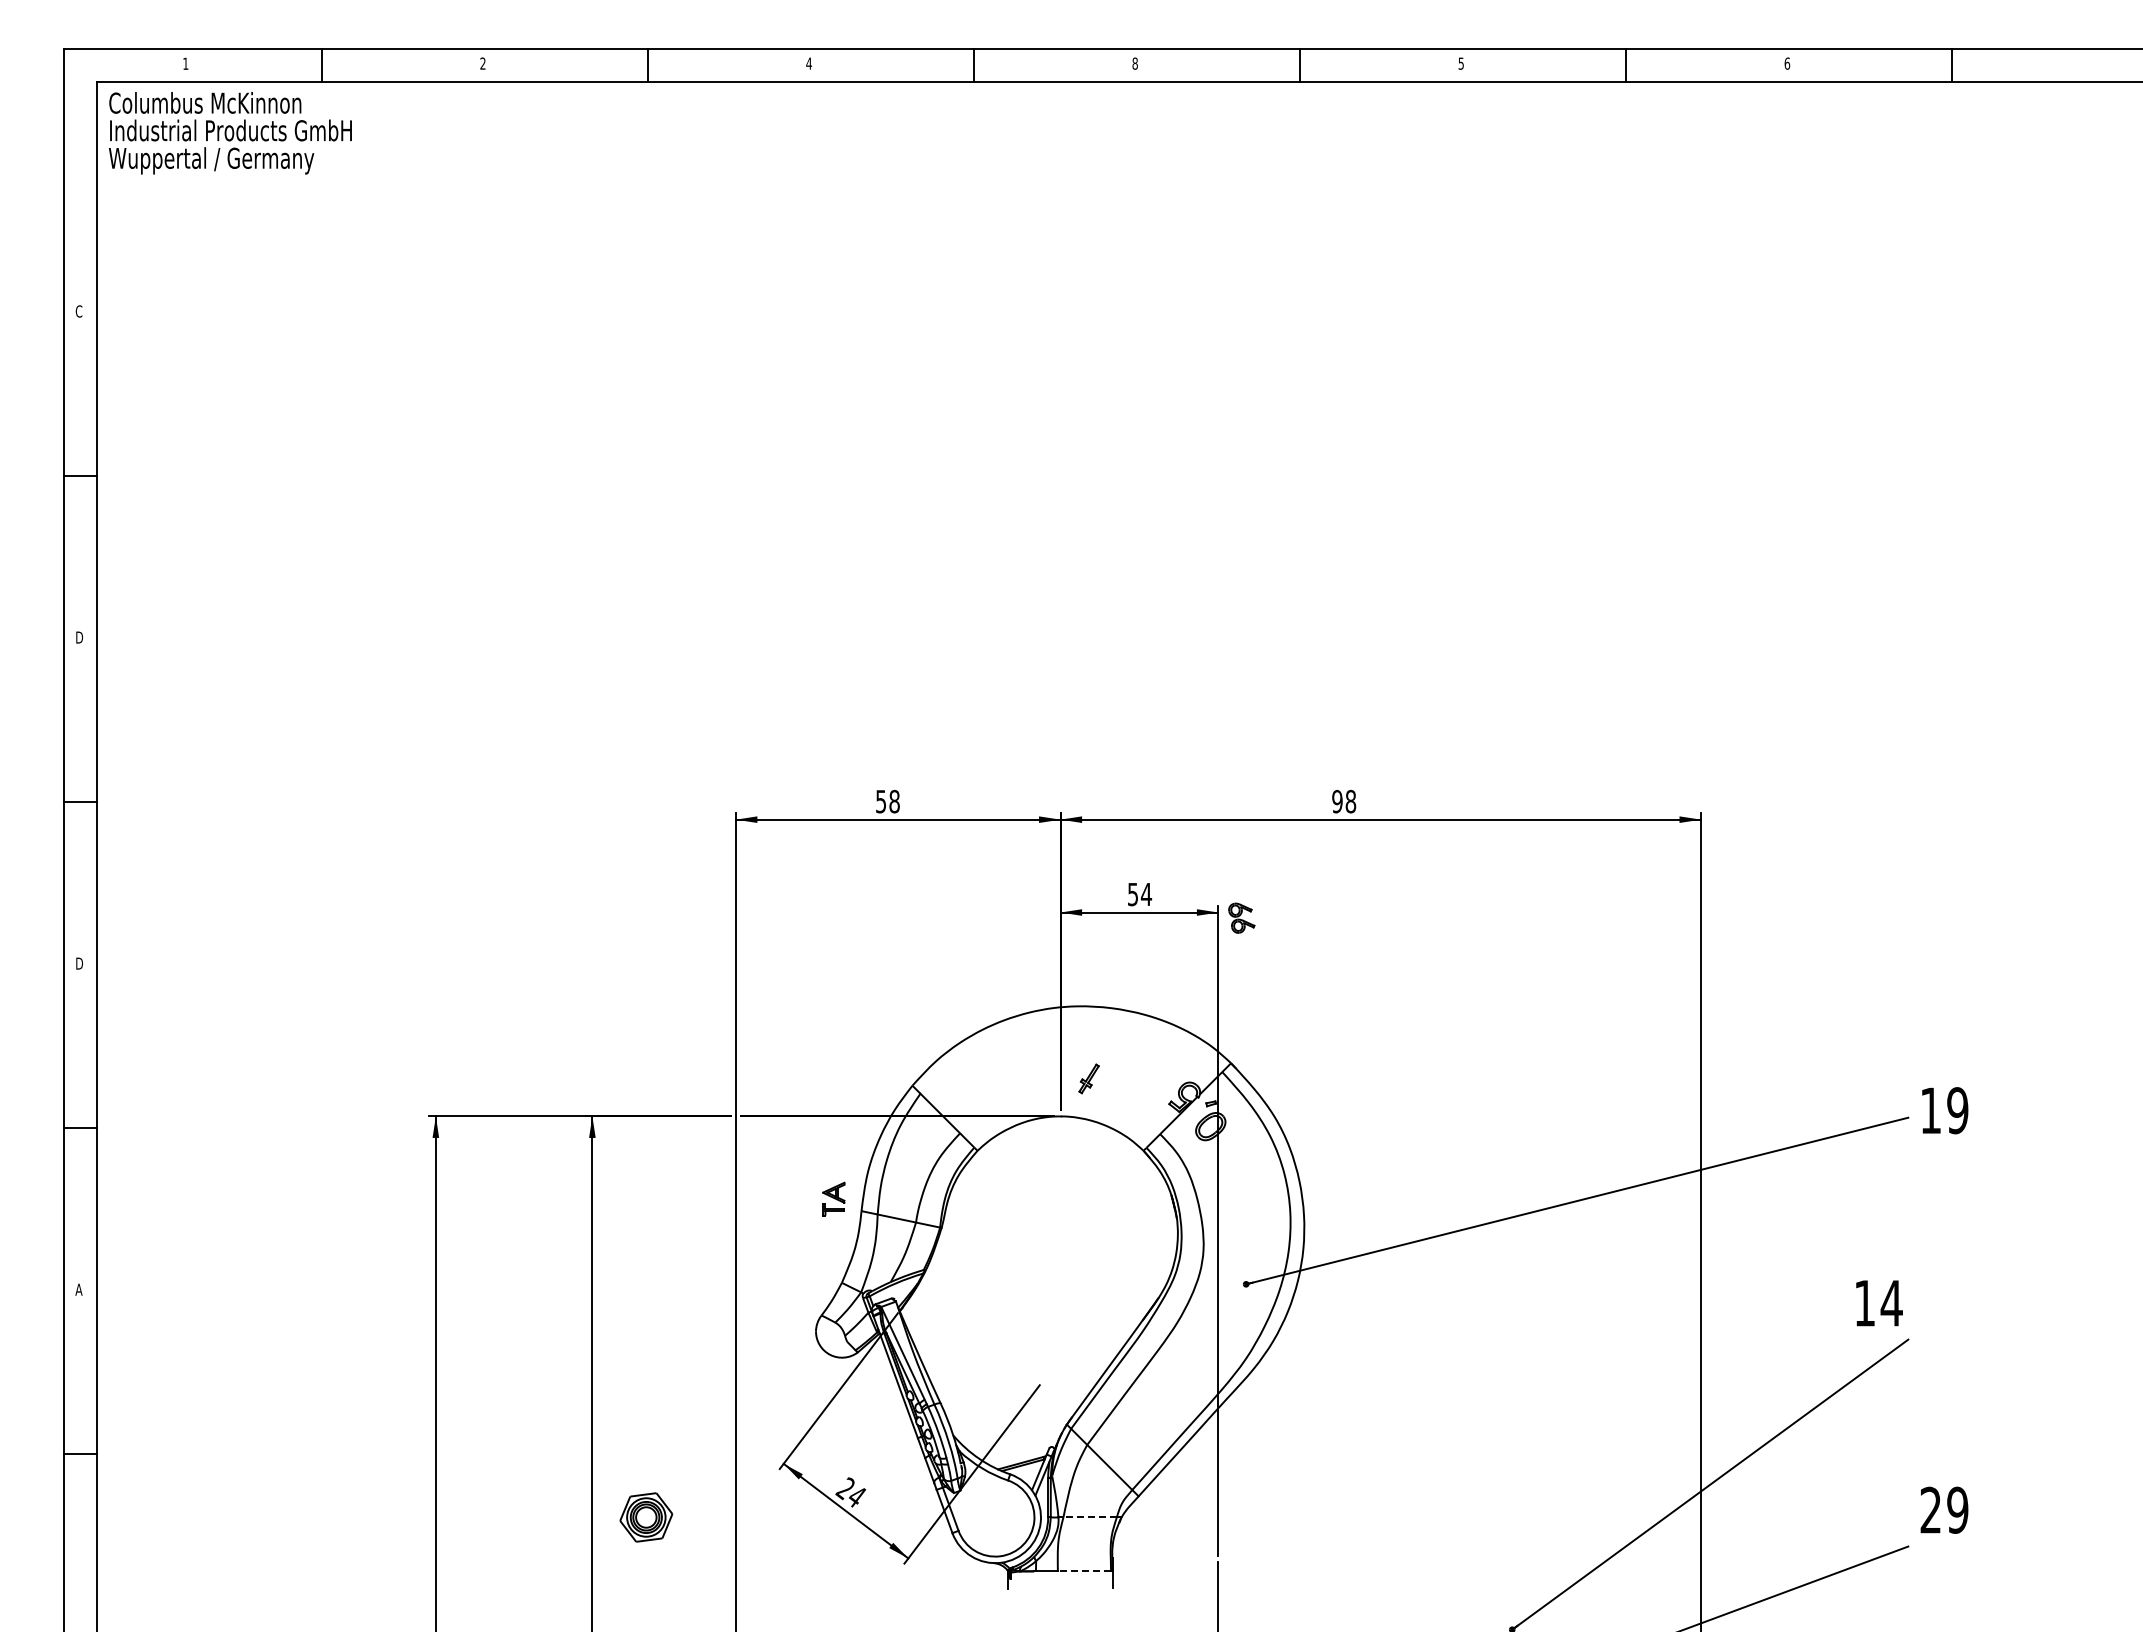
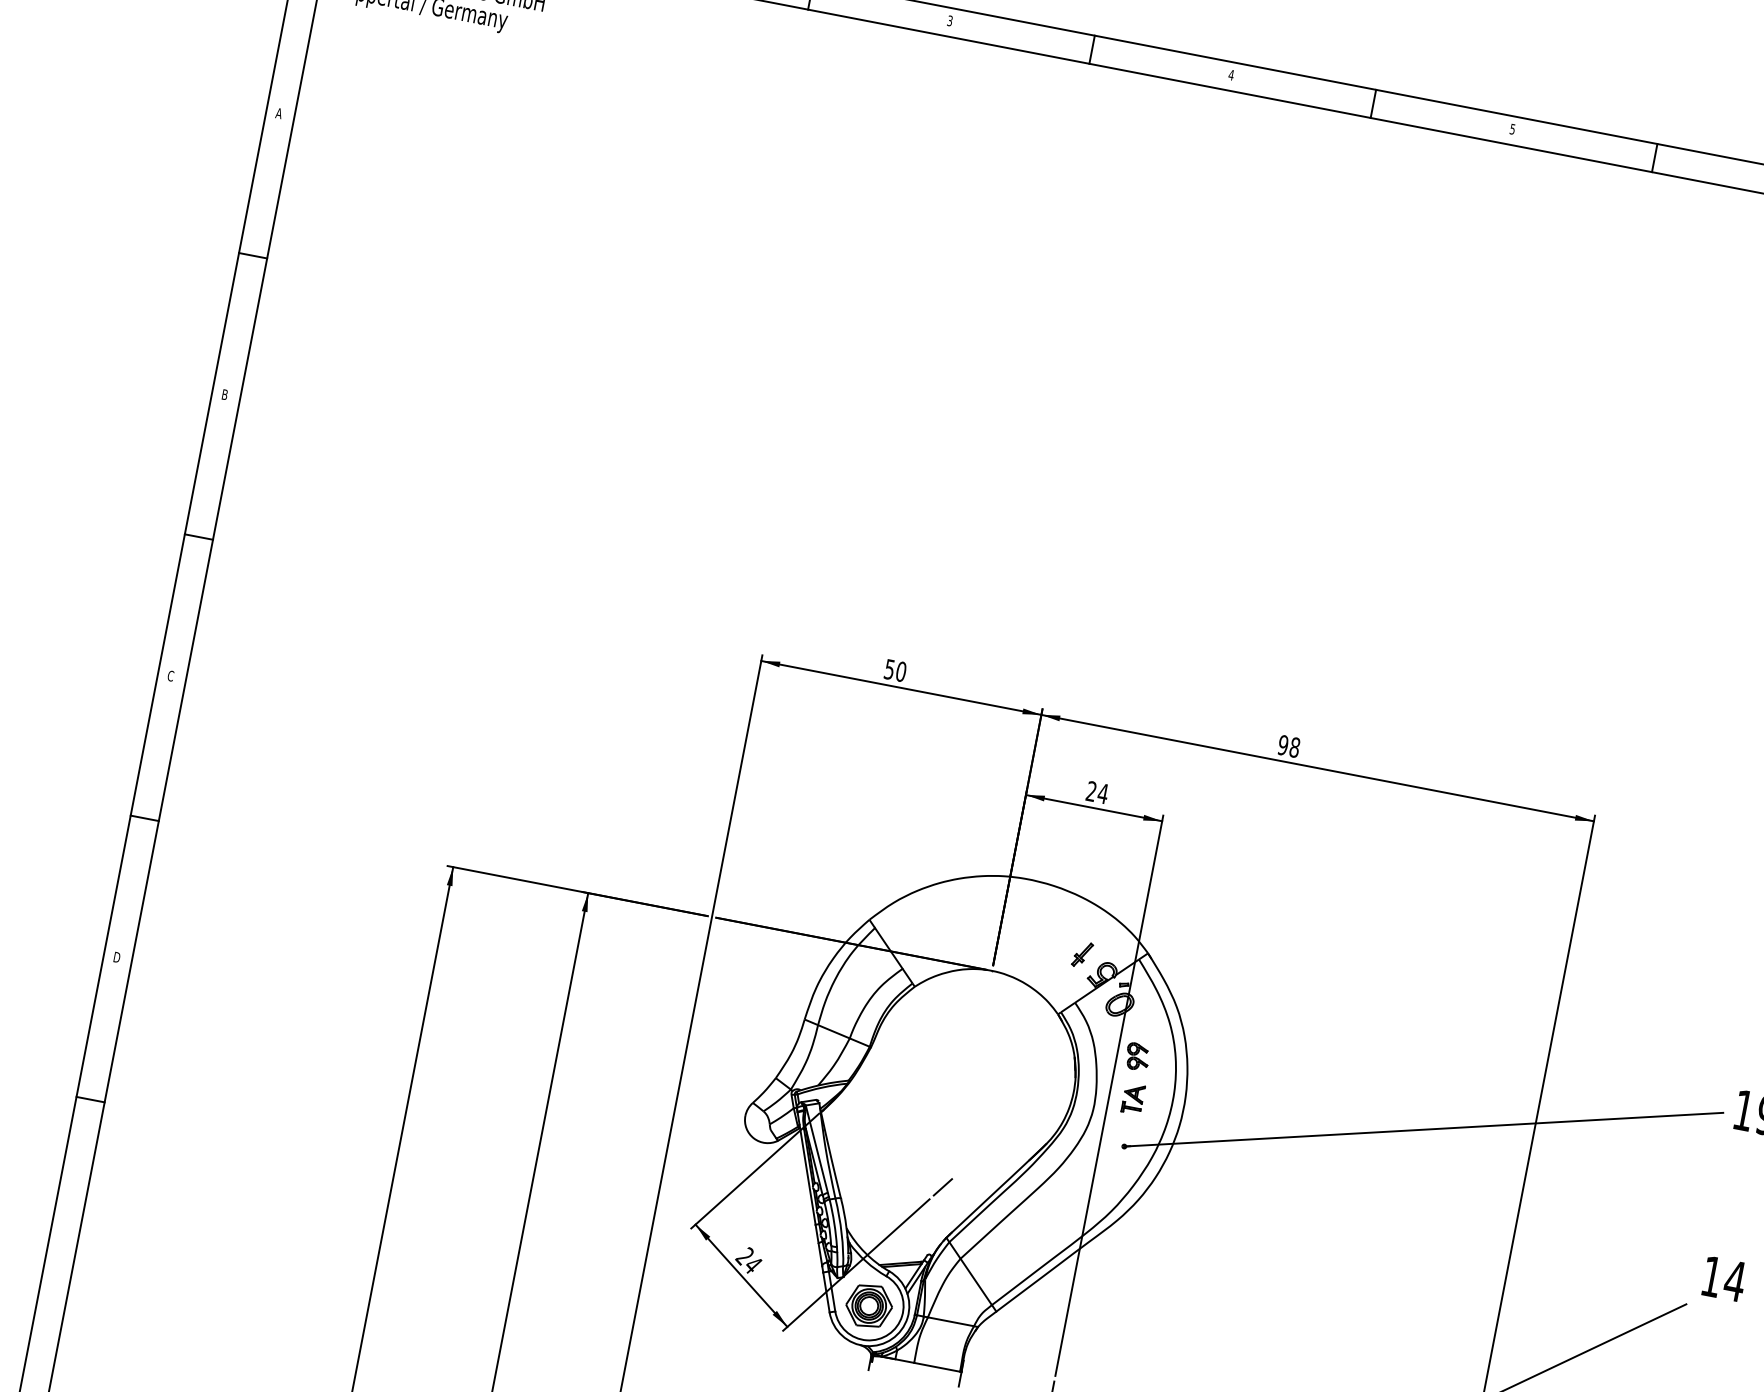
text: (808, 63) -> (949, 20), 4 -> 3
text: (1135, 63) -> (1231, 75), 8 -> 4
text: (78, 311) -> (278, 113), C -> A
text: (79, 637) -> (225, 394), D -> B
text: (894, 801) -> (901, 671), 58 -> 50
text: (1132, 894) -> (1091, 791), 54 -> 24
part: (1241, 917) -> (1137, 1056), moved
text: (78, 963) -> (170, 675), D -> C
part: (1088, 1078) -> (1082, 954), moved
part: (833, 1198) -> (1133, 1098), moved
text: (78, 1289) -> (116, 957), A -> D
text: (1879, 1303) -> (1724, 1279), moved
line: (1051, 1368) -> (942, 1186), added
part: (646, 1517) -> (869, 1306), moved
line: (1090, 1517) -> (951, 1321), dashed -> solid
line: (1084, 1571) -> (937, 1367), dashed -> solid

